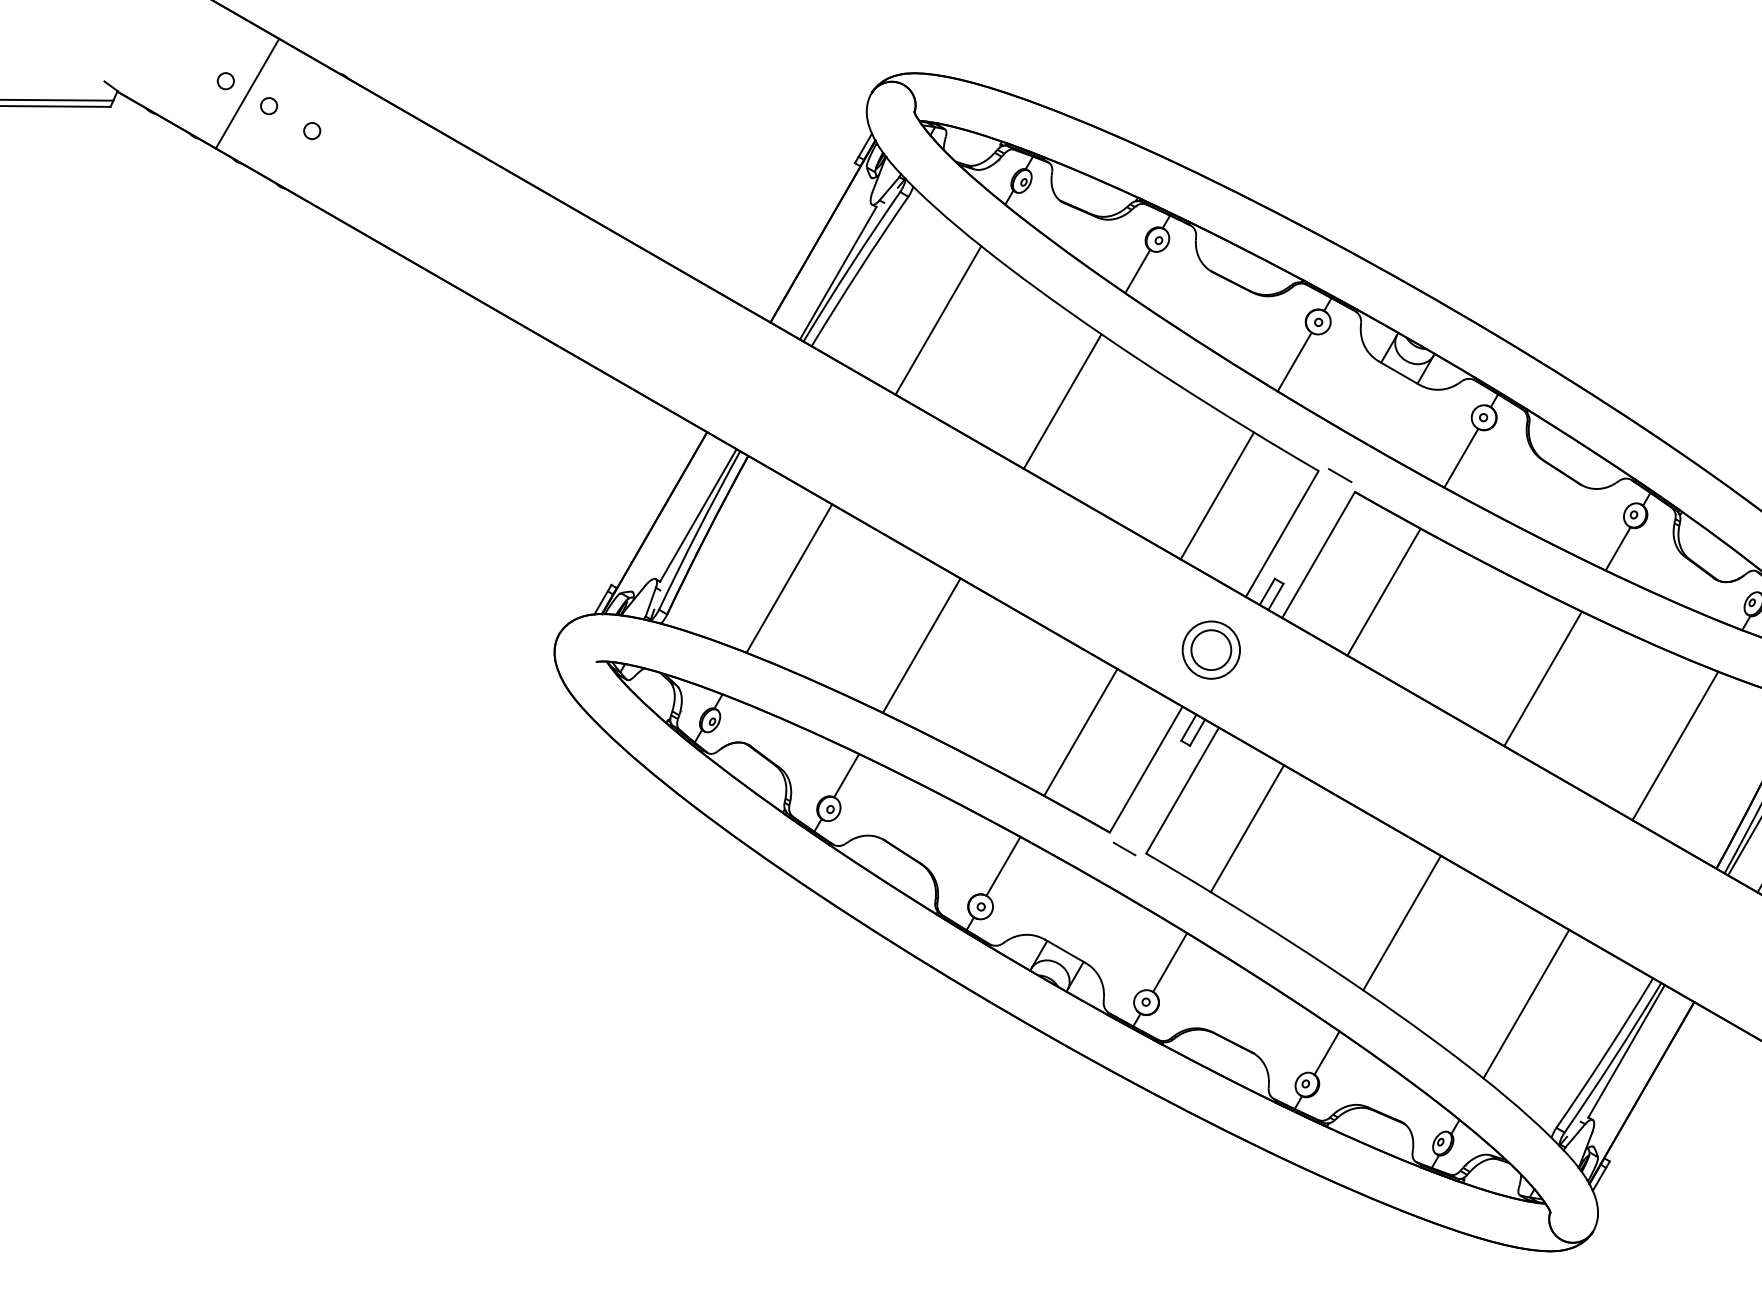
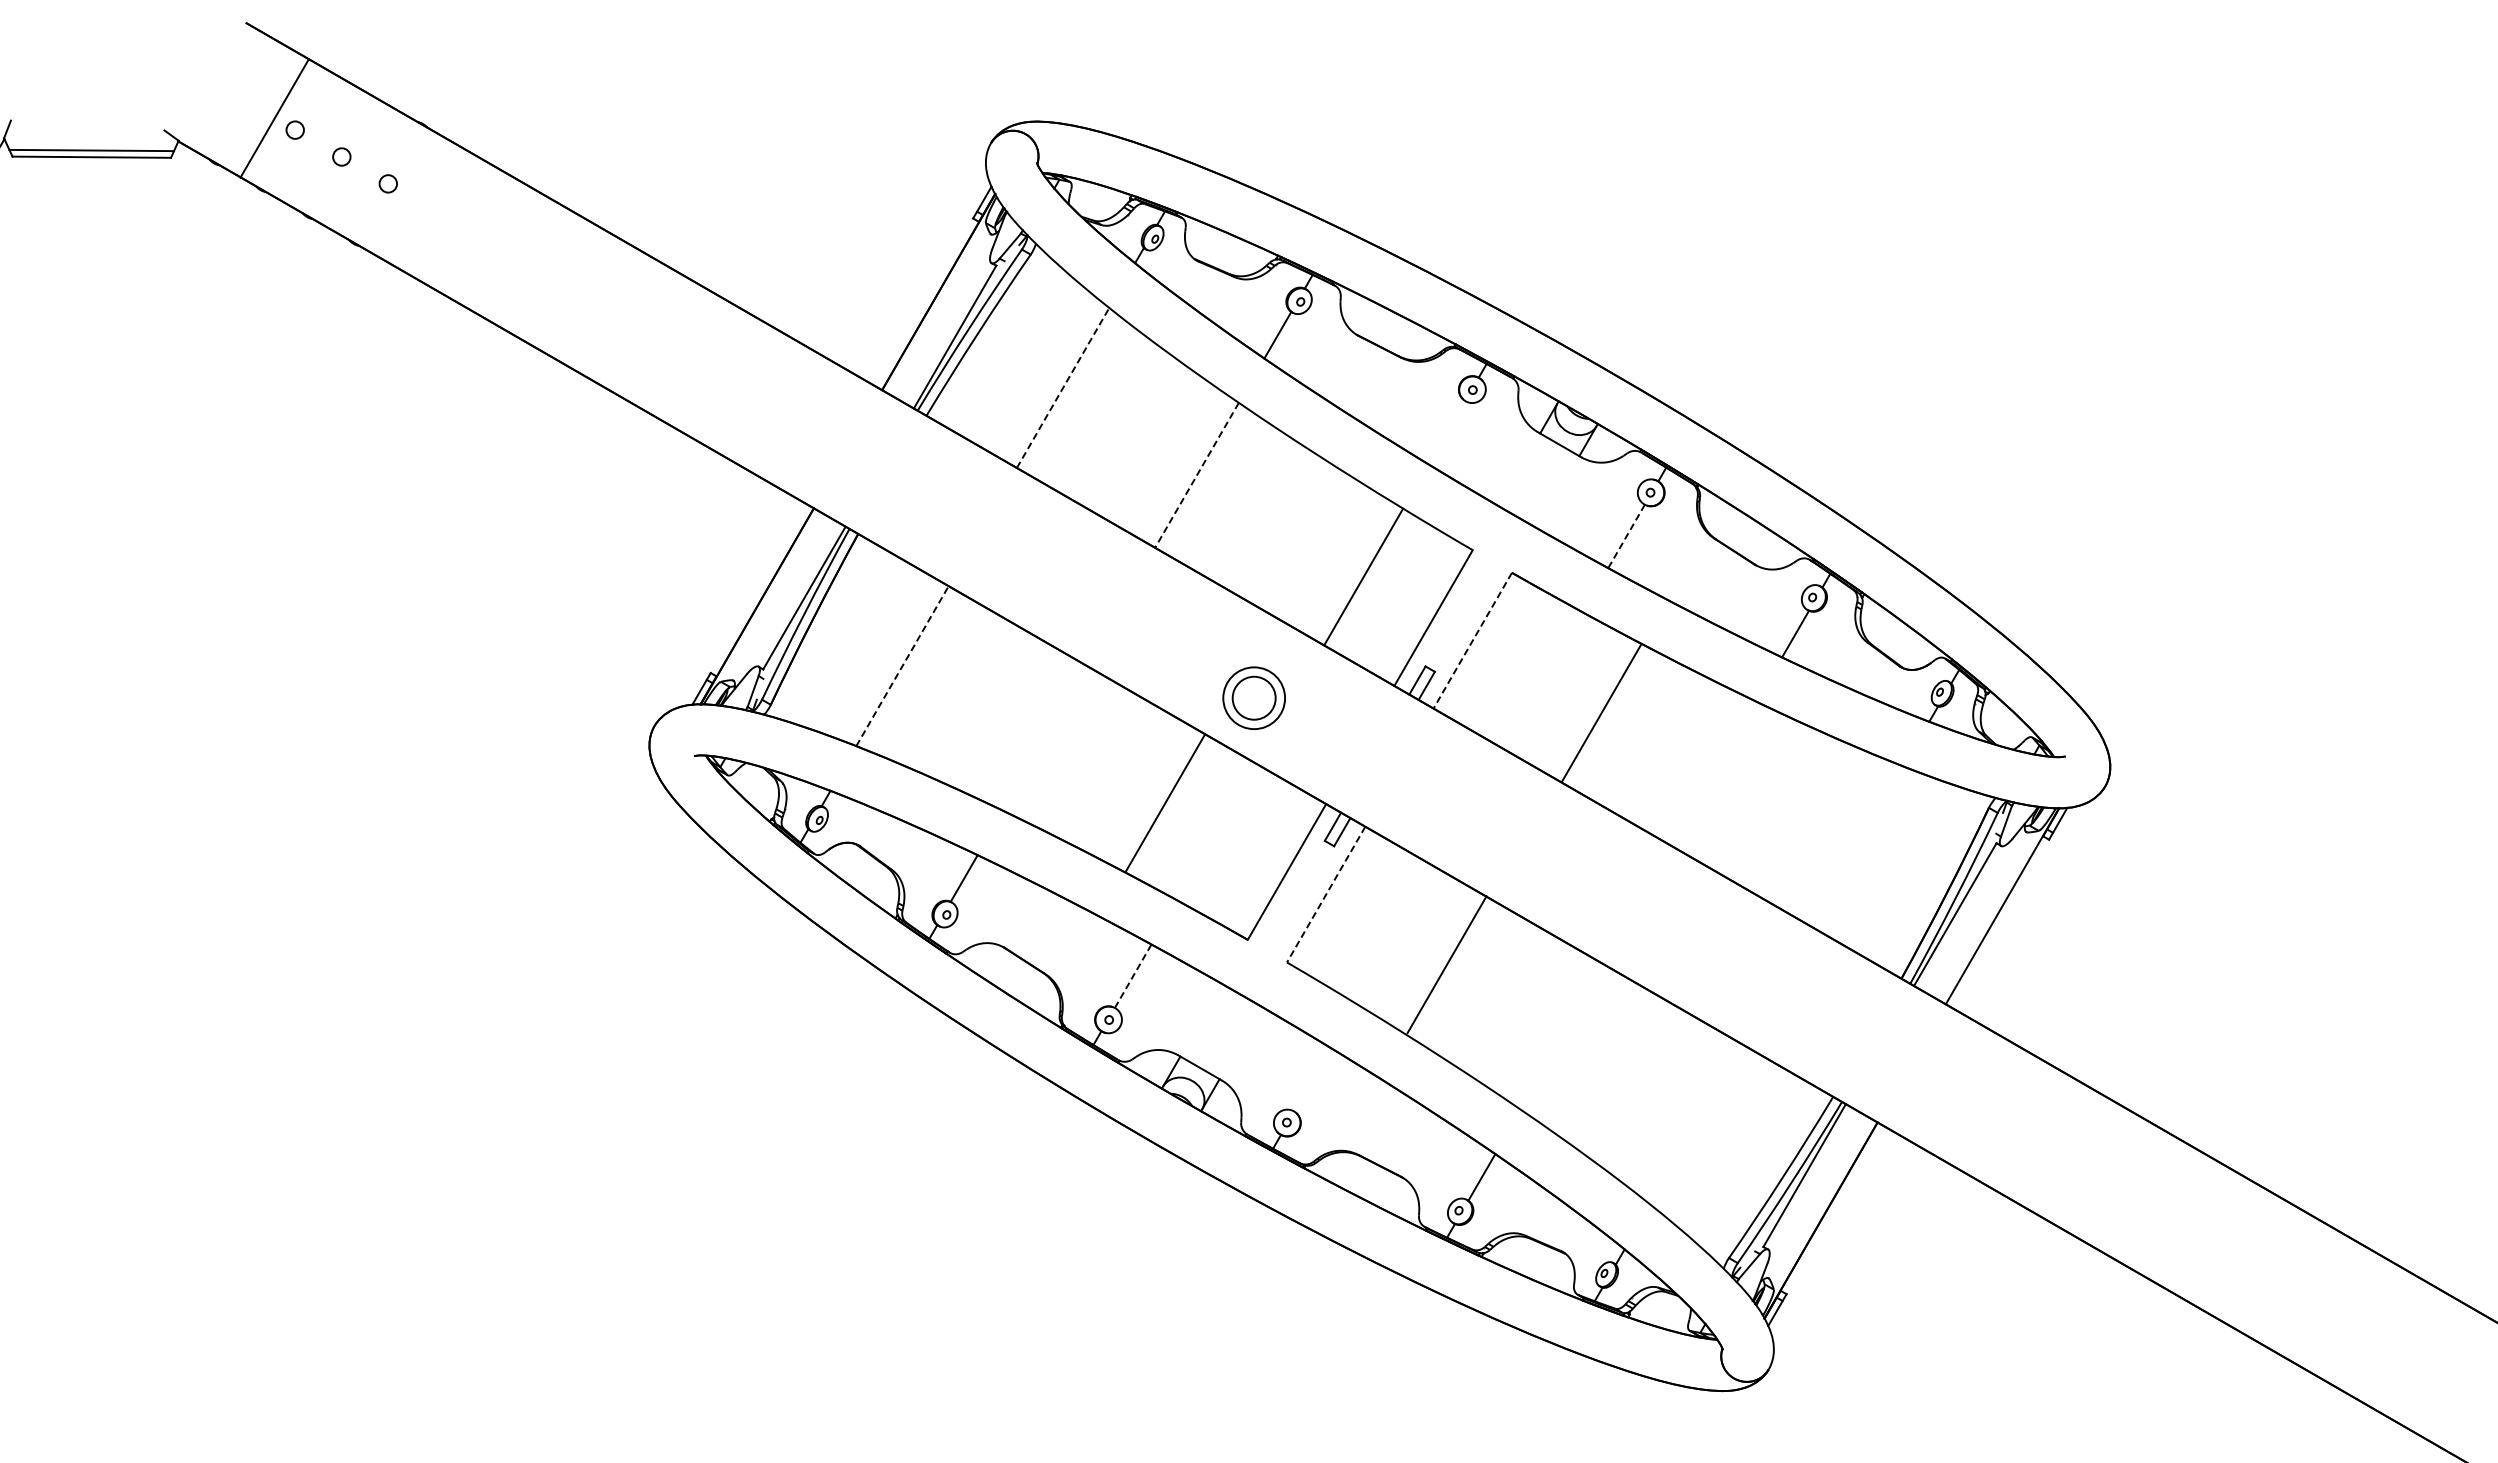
line: (247, 93) -> (274, 118), moved
line: (938, 320) -> (1063, 387), solid -> dashed
line: (1294, 361) -> (1446, 432), removed
line: (1062, 401) -> (1196, 475), solid -> dashed
line: (1461, 458) -> (1626, 536), solid -> dashed
line: (1339, 475) -> (1495, 555), removed
line: (1318, 555) -> (1472, 641), solid -> dashed
line: (789, 578) -> (902, 665), solid -> dashed
line: (1383, 591) -> (1600, 713), moved
line: (921, 644) -> (1044, 737), removed
part: (1210, 649) -> (1253, 697), moved
line: (1542, 678) -> (1714, 773), removed
line: (1080, 732) -> (1165, 802), moved
line: (1675, 745) -> (1857, 846), removed
line: (1181, 791) -> (1325, 895), solid -> dashed
line: (1246, 828) -> (1446, 964), moved
line: (1124, 848) -> (1263, 957), removed
line: (1003, 866) -> (1133, 976), solid -> dashed
line: (1401, 922) -> (1562, 1036), removed
line: (1169, 962) -> (1312, 1079), removed
line: (1526, 1003) -> (1696, 1124), removed

